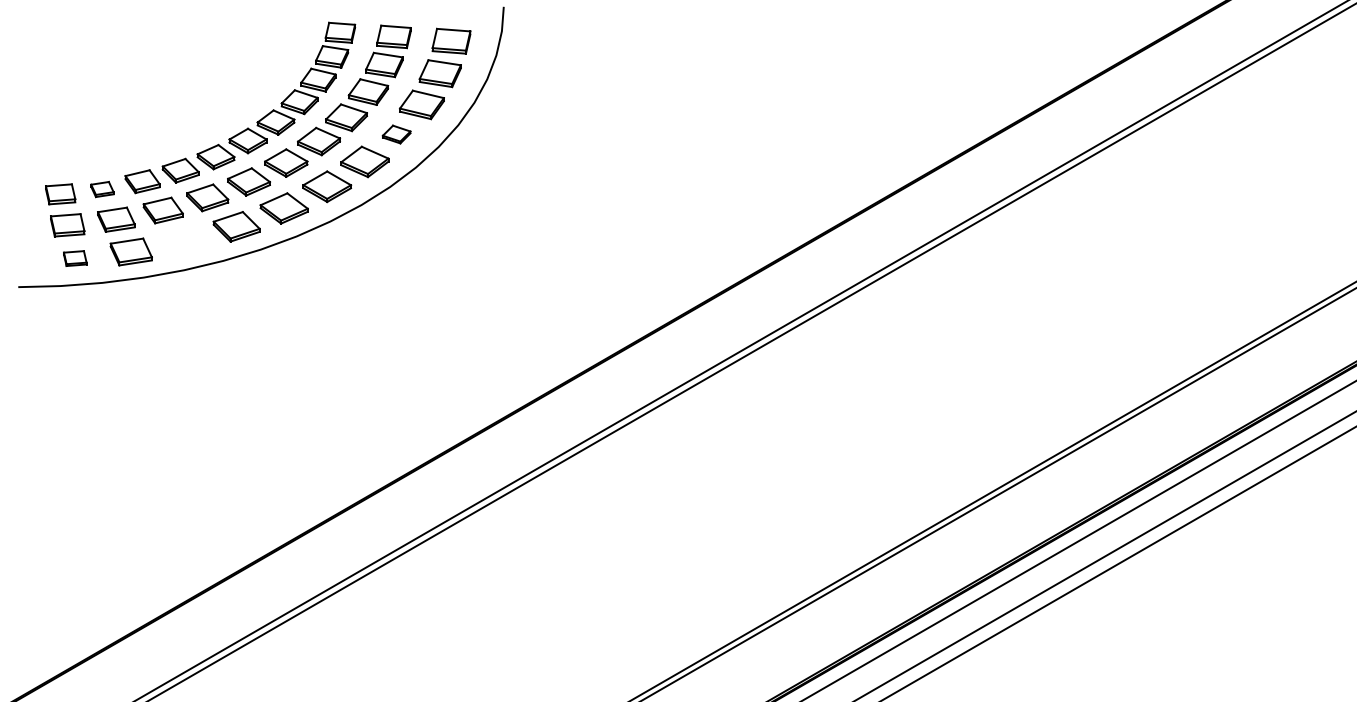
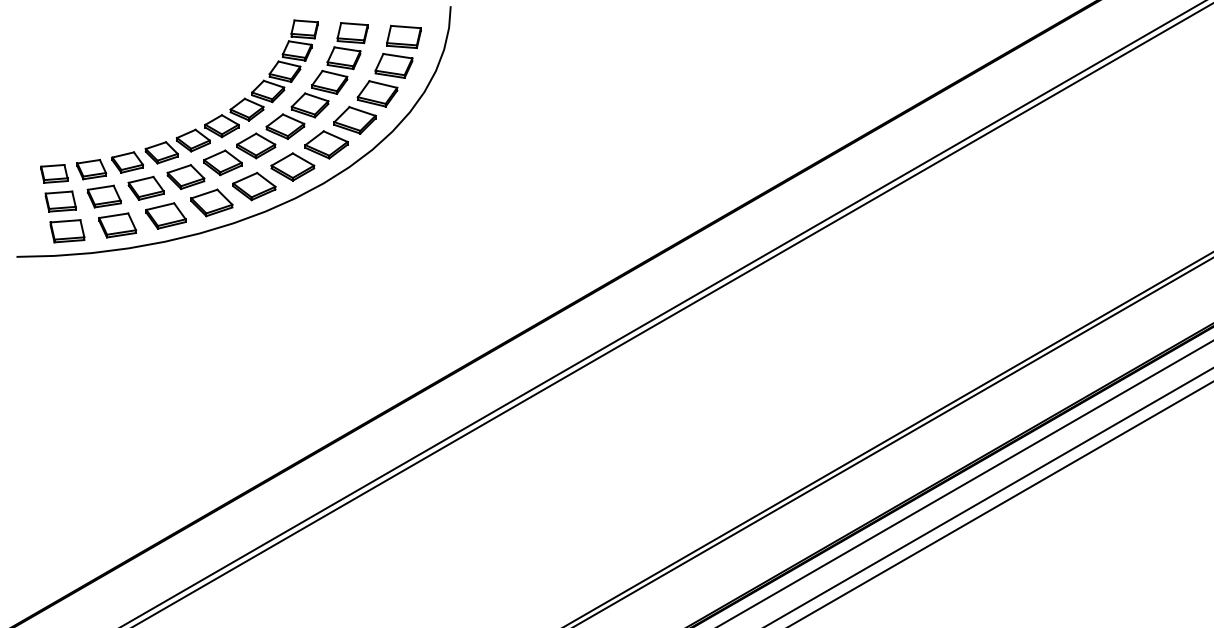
part: (396, 134) -> (354, 120), size x1.67
part: (102, 189) -> (91, 169), size x1.43
part: (184, 240) -> (165, 215), added
part: (75, 258) -> (67, 231), size x1.67

